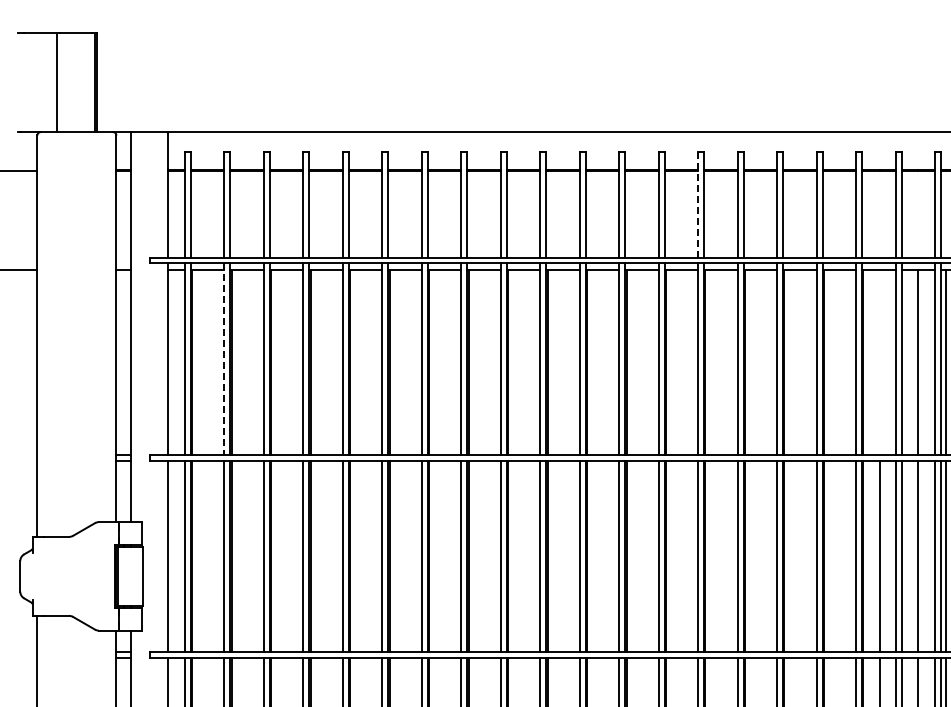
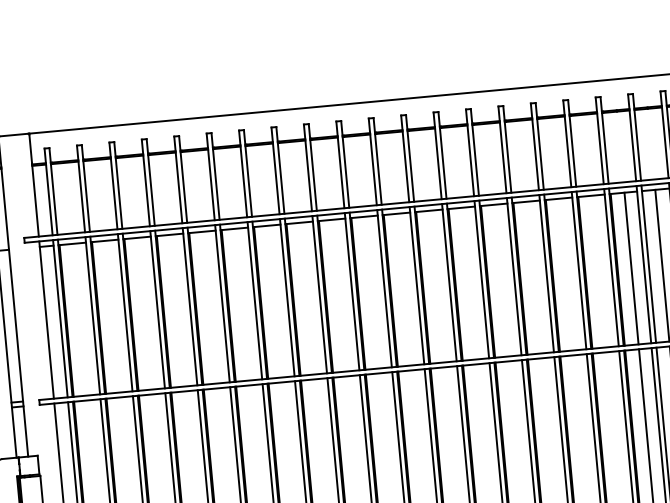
line: (698, 204) -> (470, 152), dashed -> solid
line: (224, 359) -> (92, 315), dashed -> solid
line: (880, 362) -> (631, 268), added

